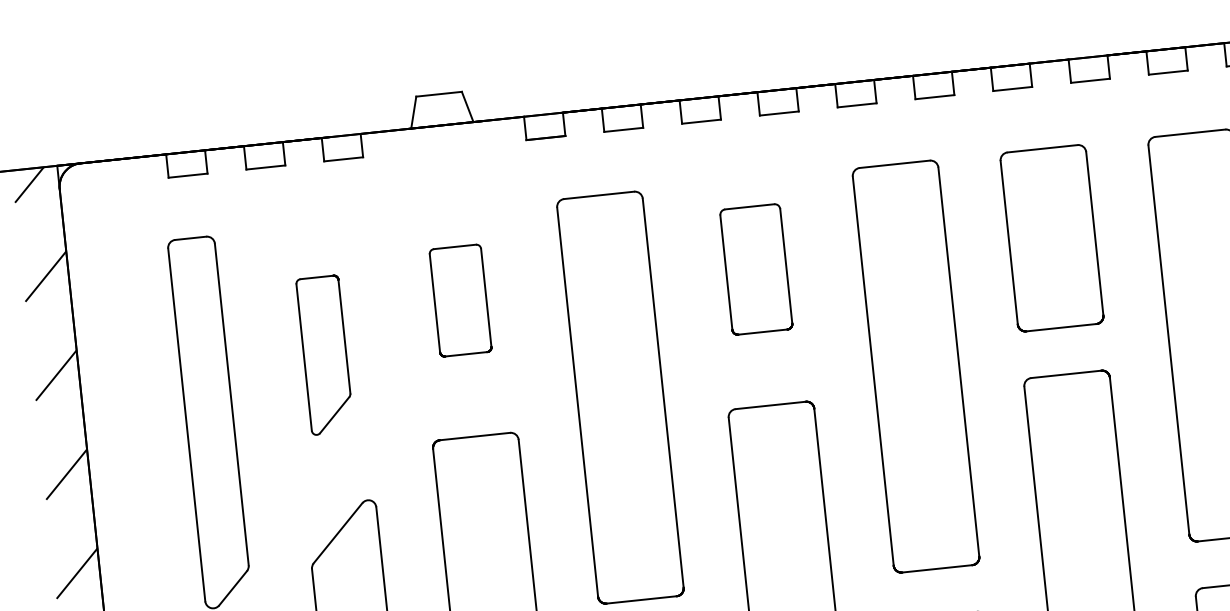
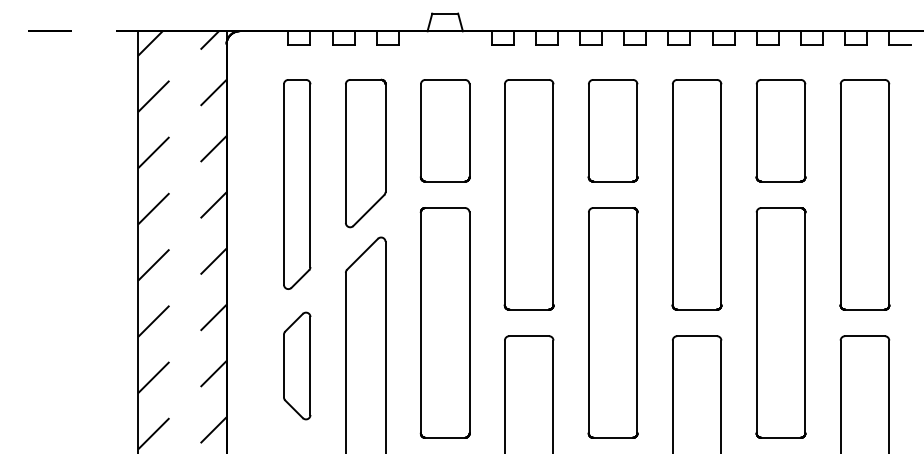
part: (755, 269) -> (612, 130), size x1.43
part: (459, 300) -> (444, 130), size x1.67
part: (324, 355) -> (365, 153), size x1.67

